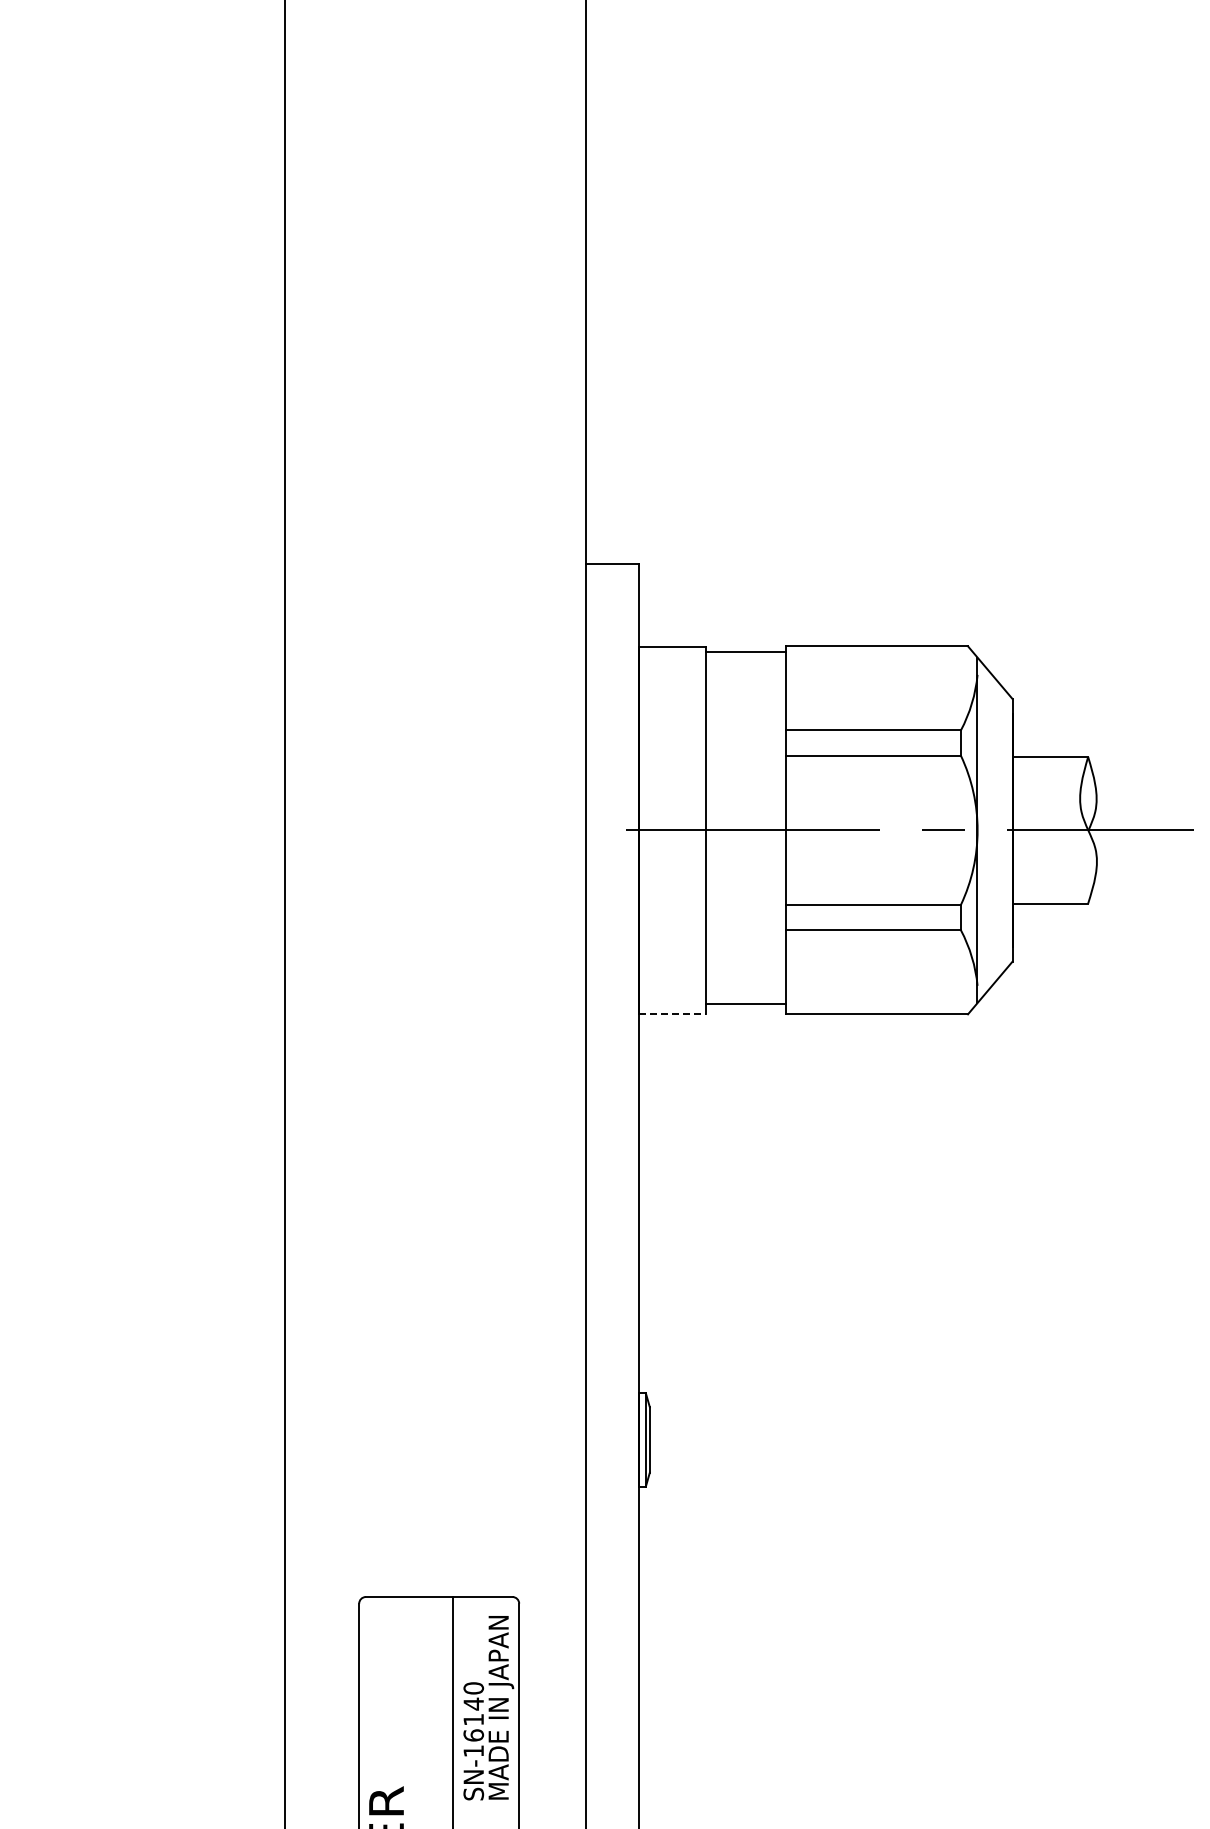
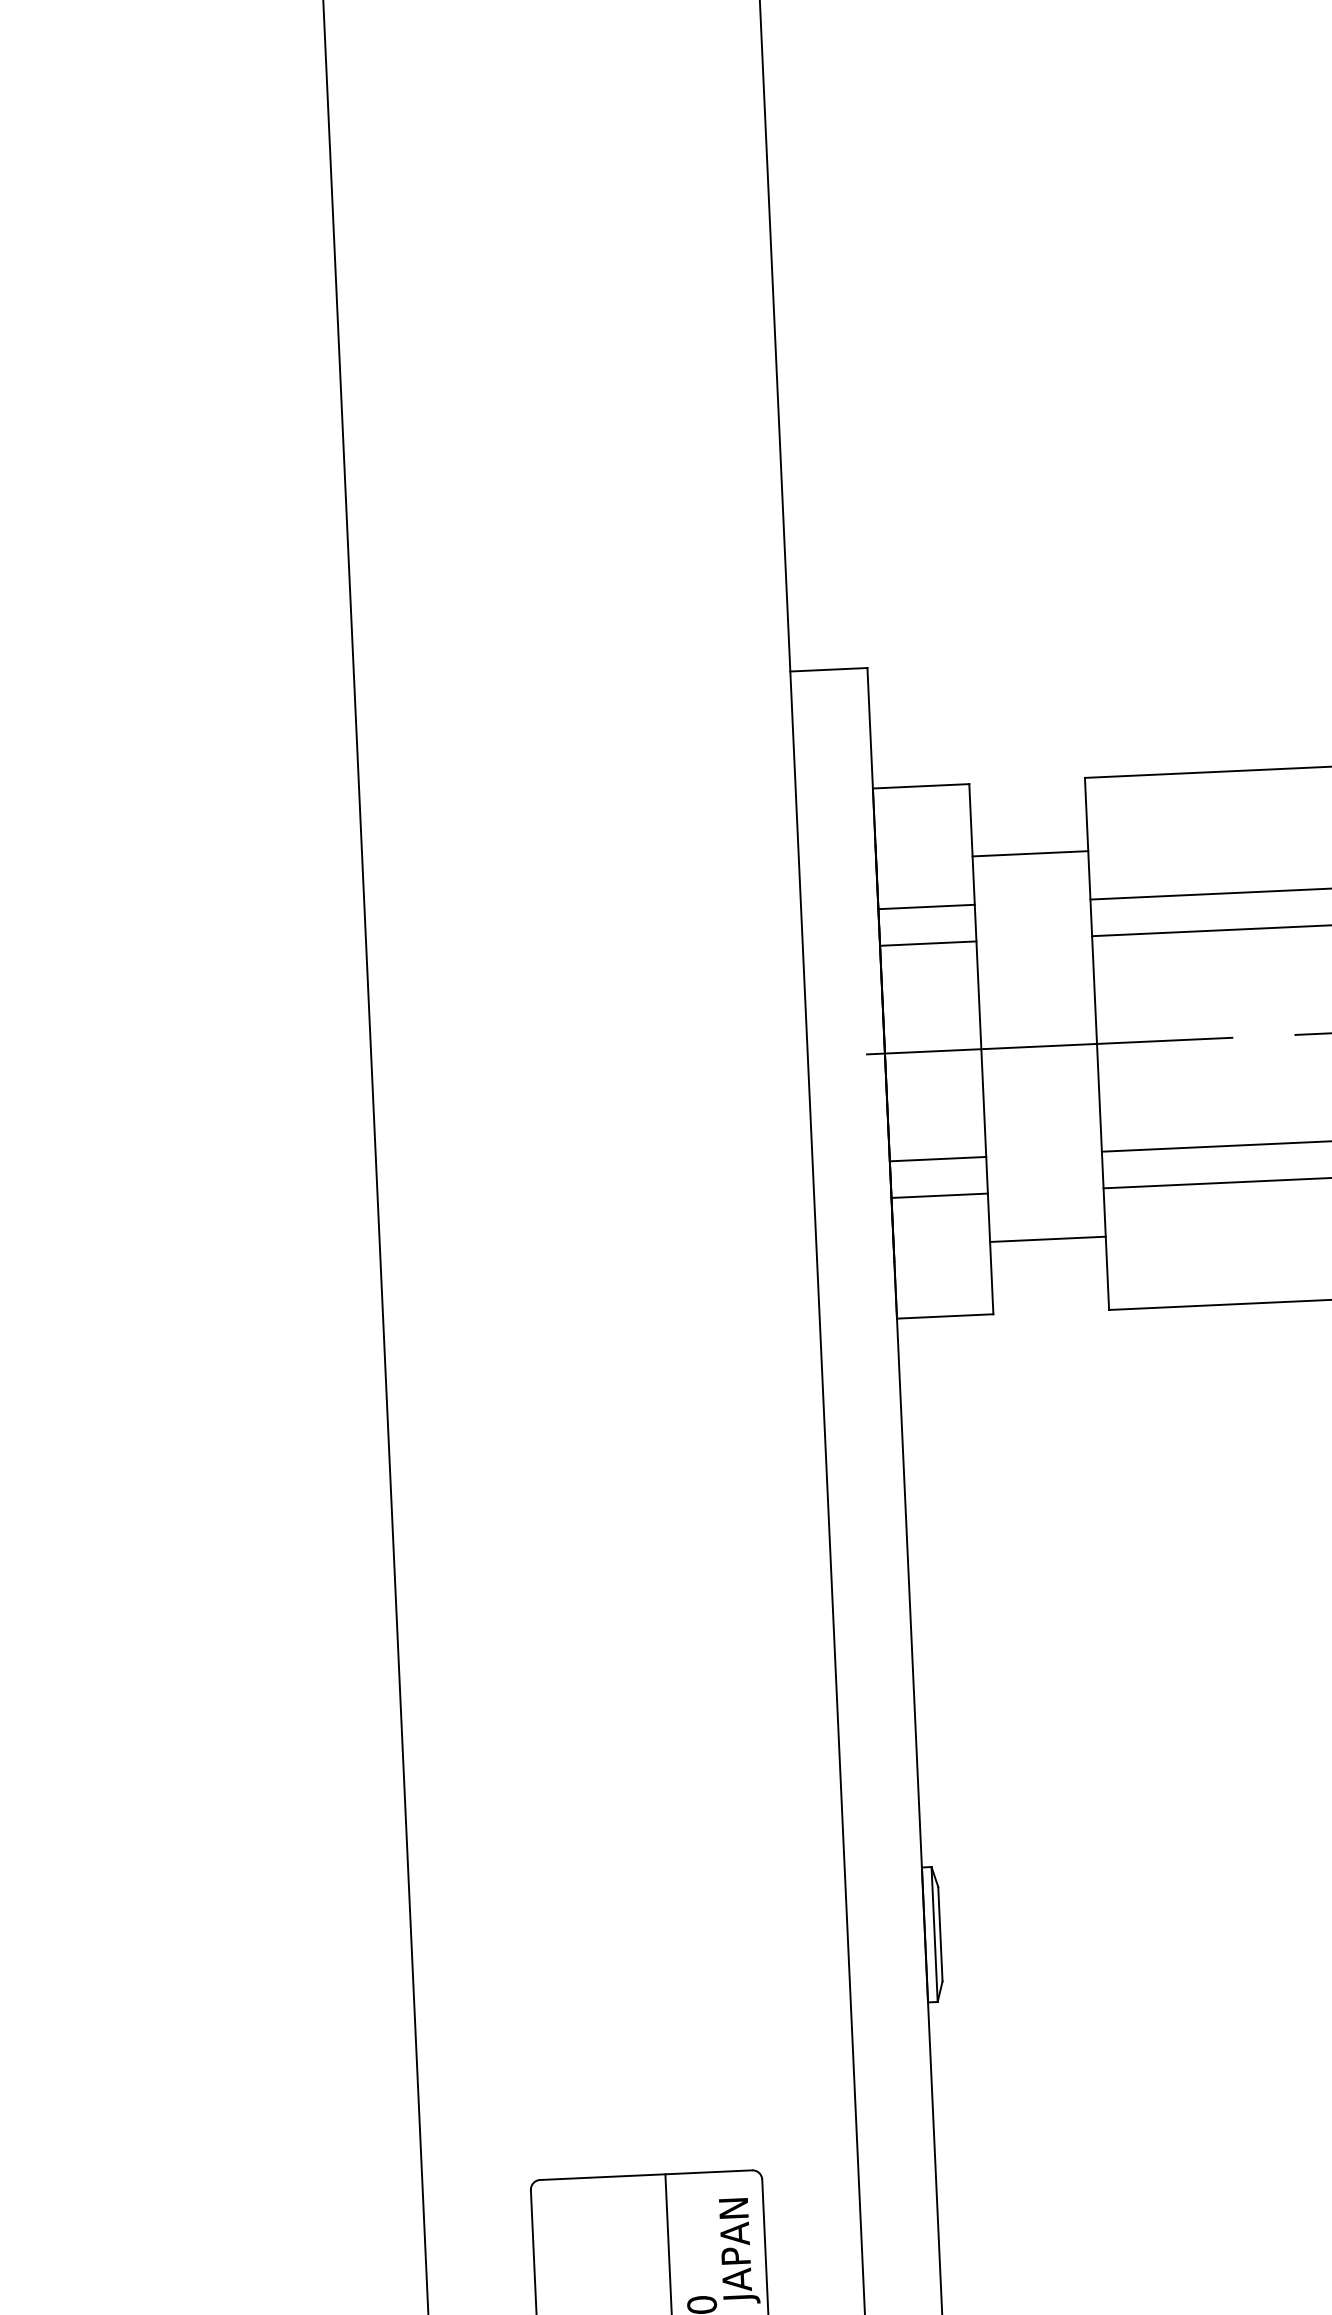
line: (745, 652) -> (1029, 854), moved
line: (672, 730) -> (926, 907), added
line: (672, 755) -> (928, 943), added
line: (672, 904) -> (937, 1158), added
line: (672, 930) -> (939, 1196), added
line: (745, 1003) -> (1047, 1239), moved
line: (673, 1013) -> (946, 1316), dashed -> solid

